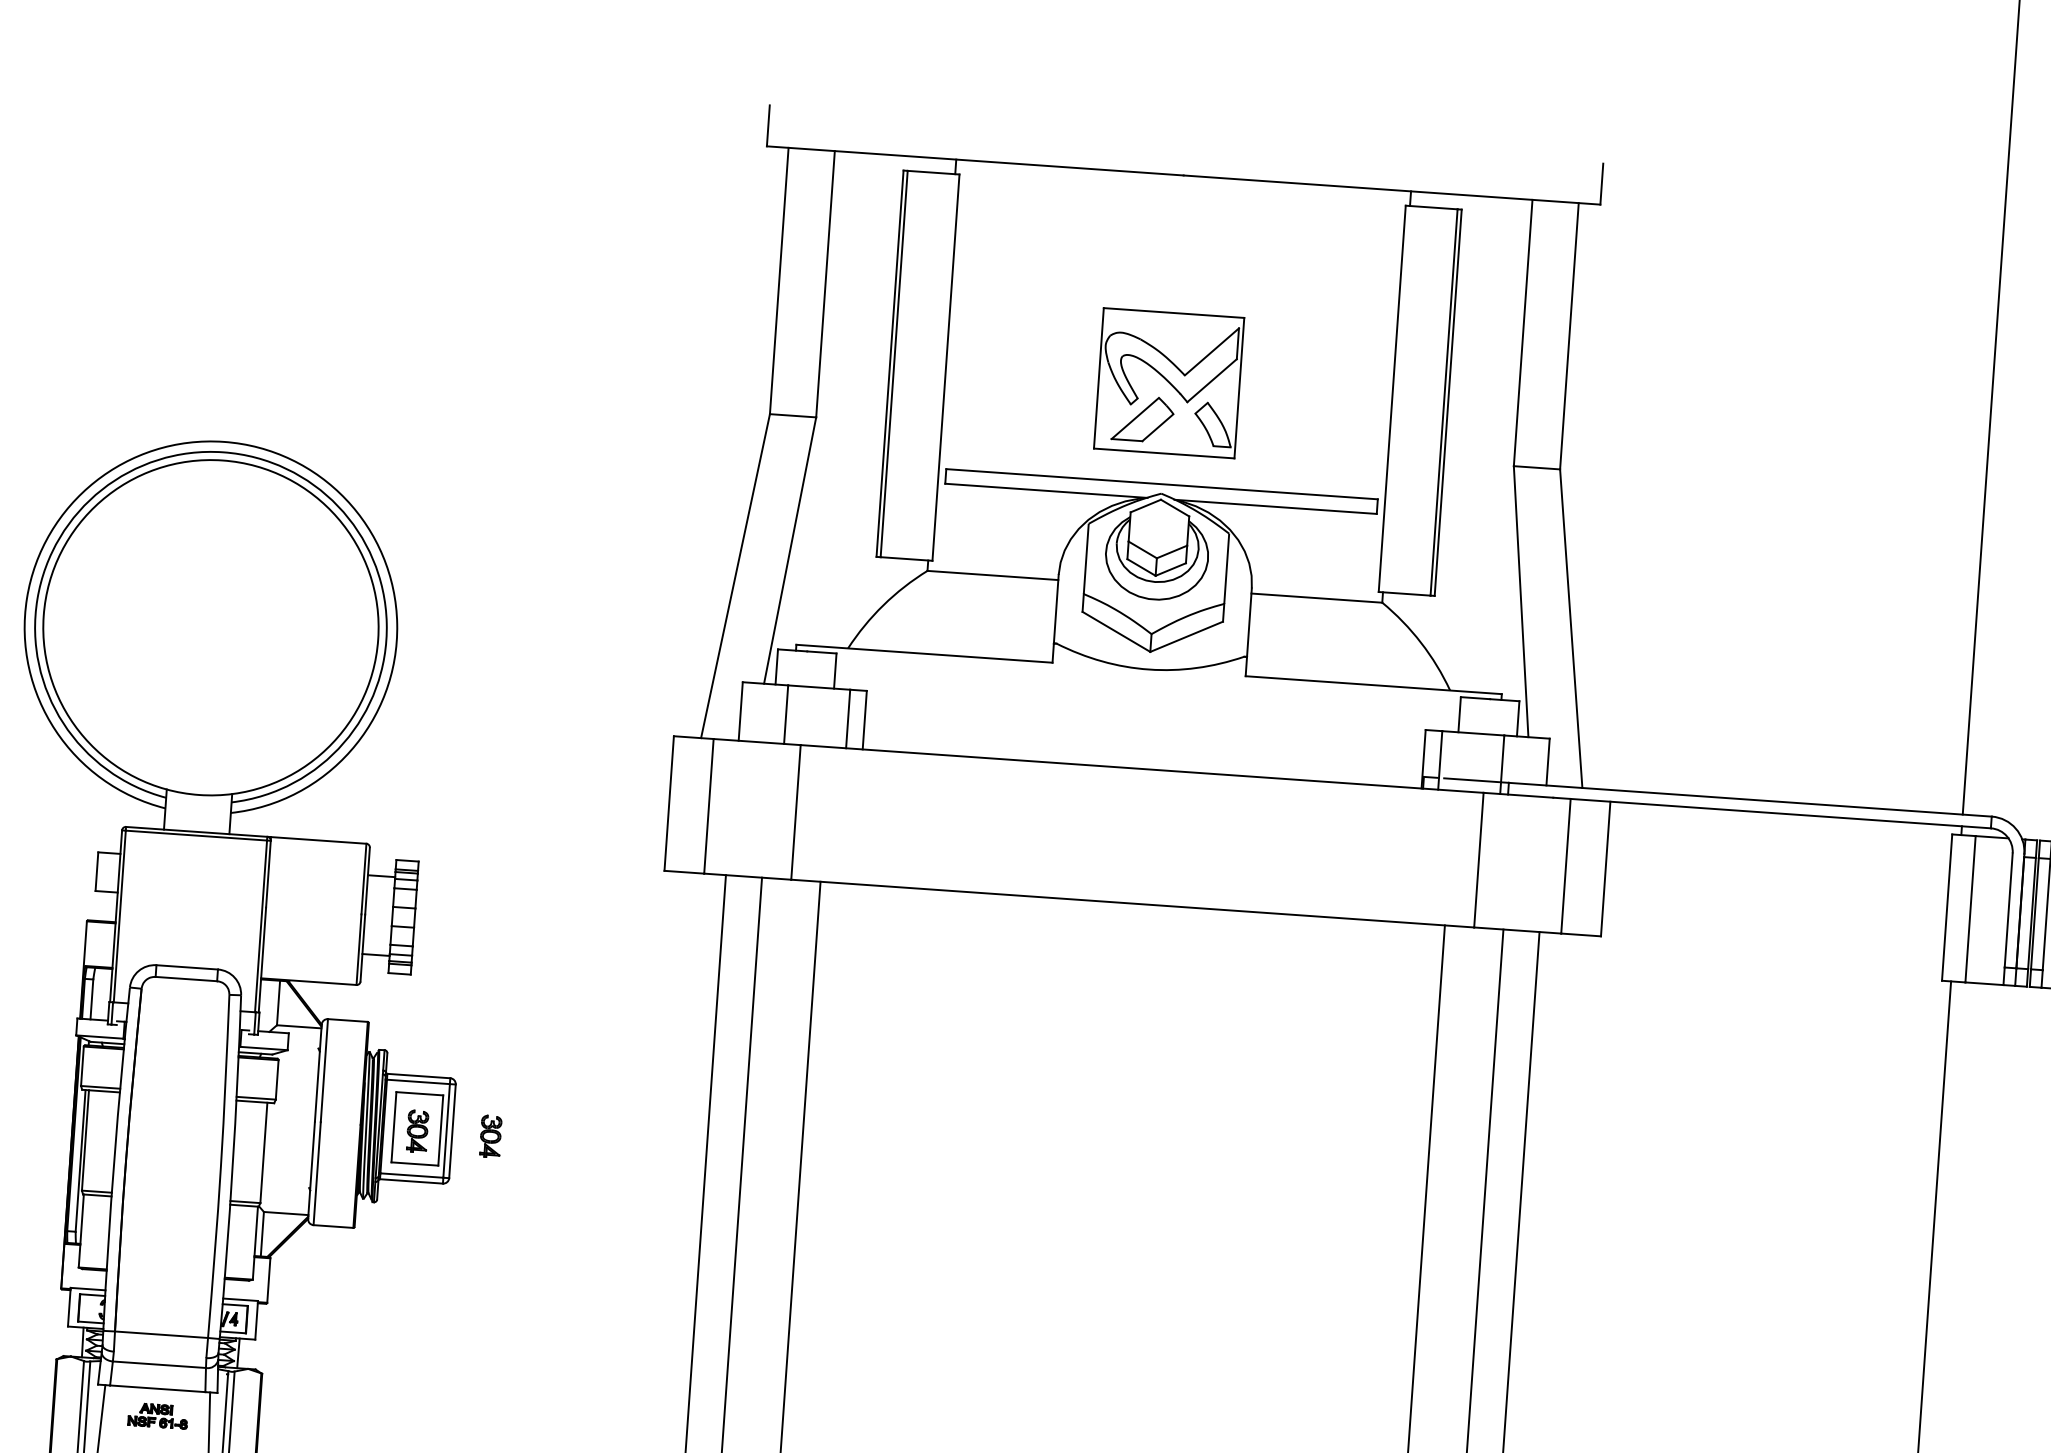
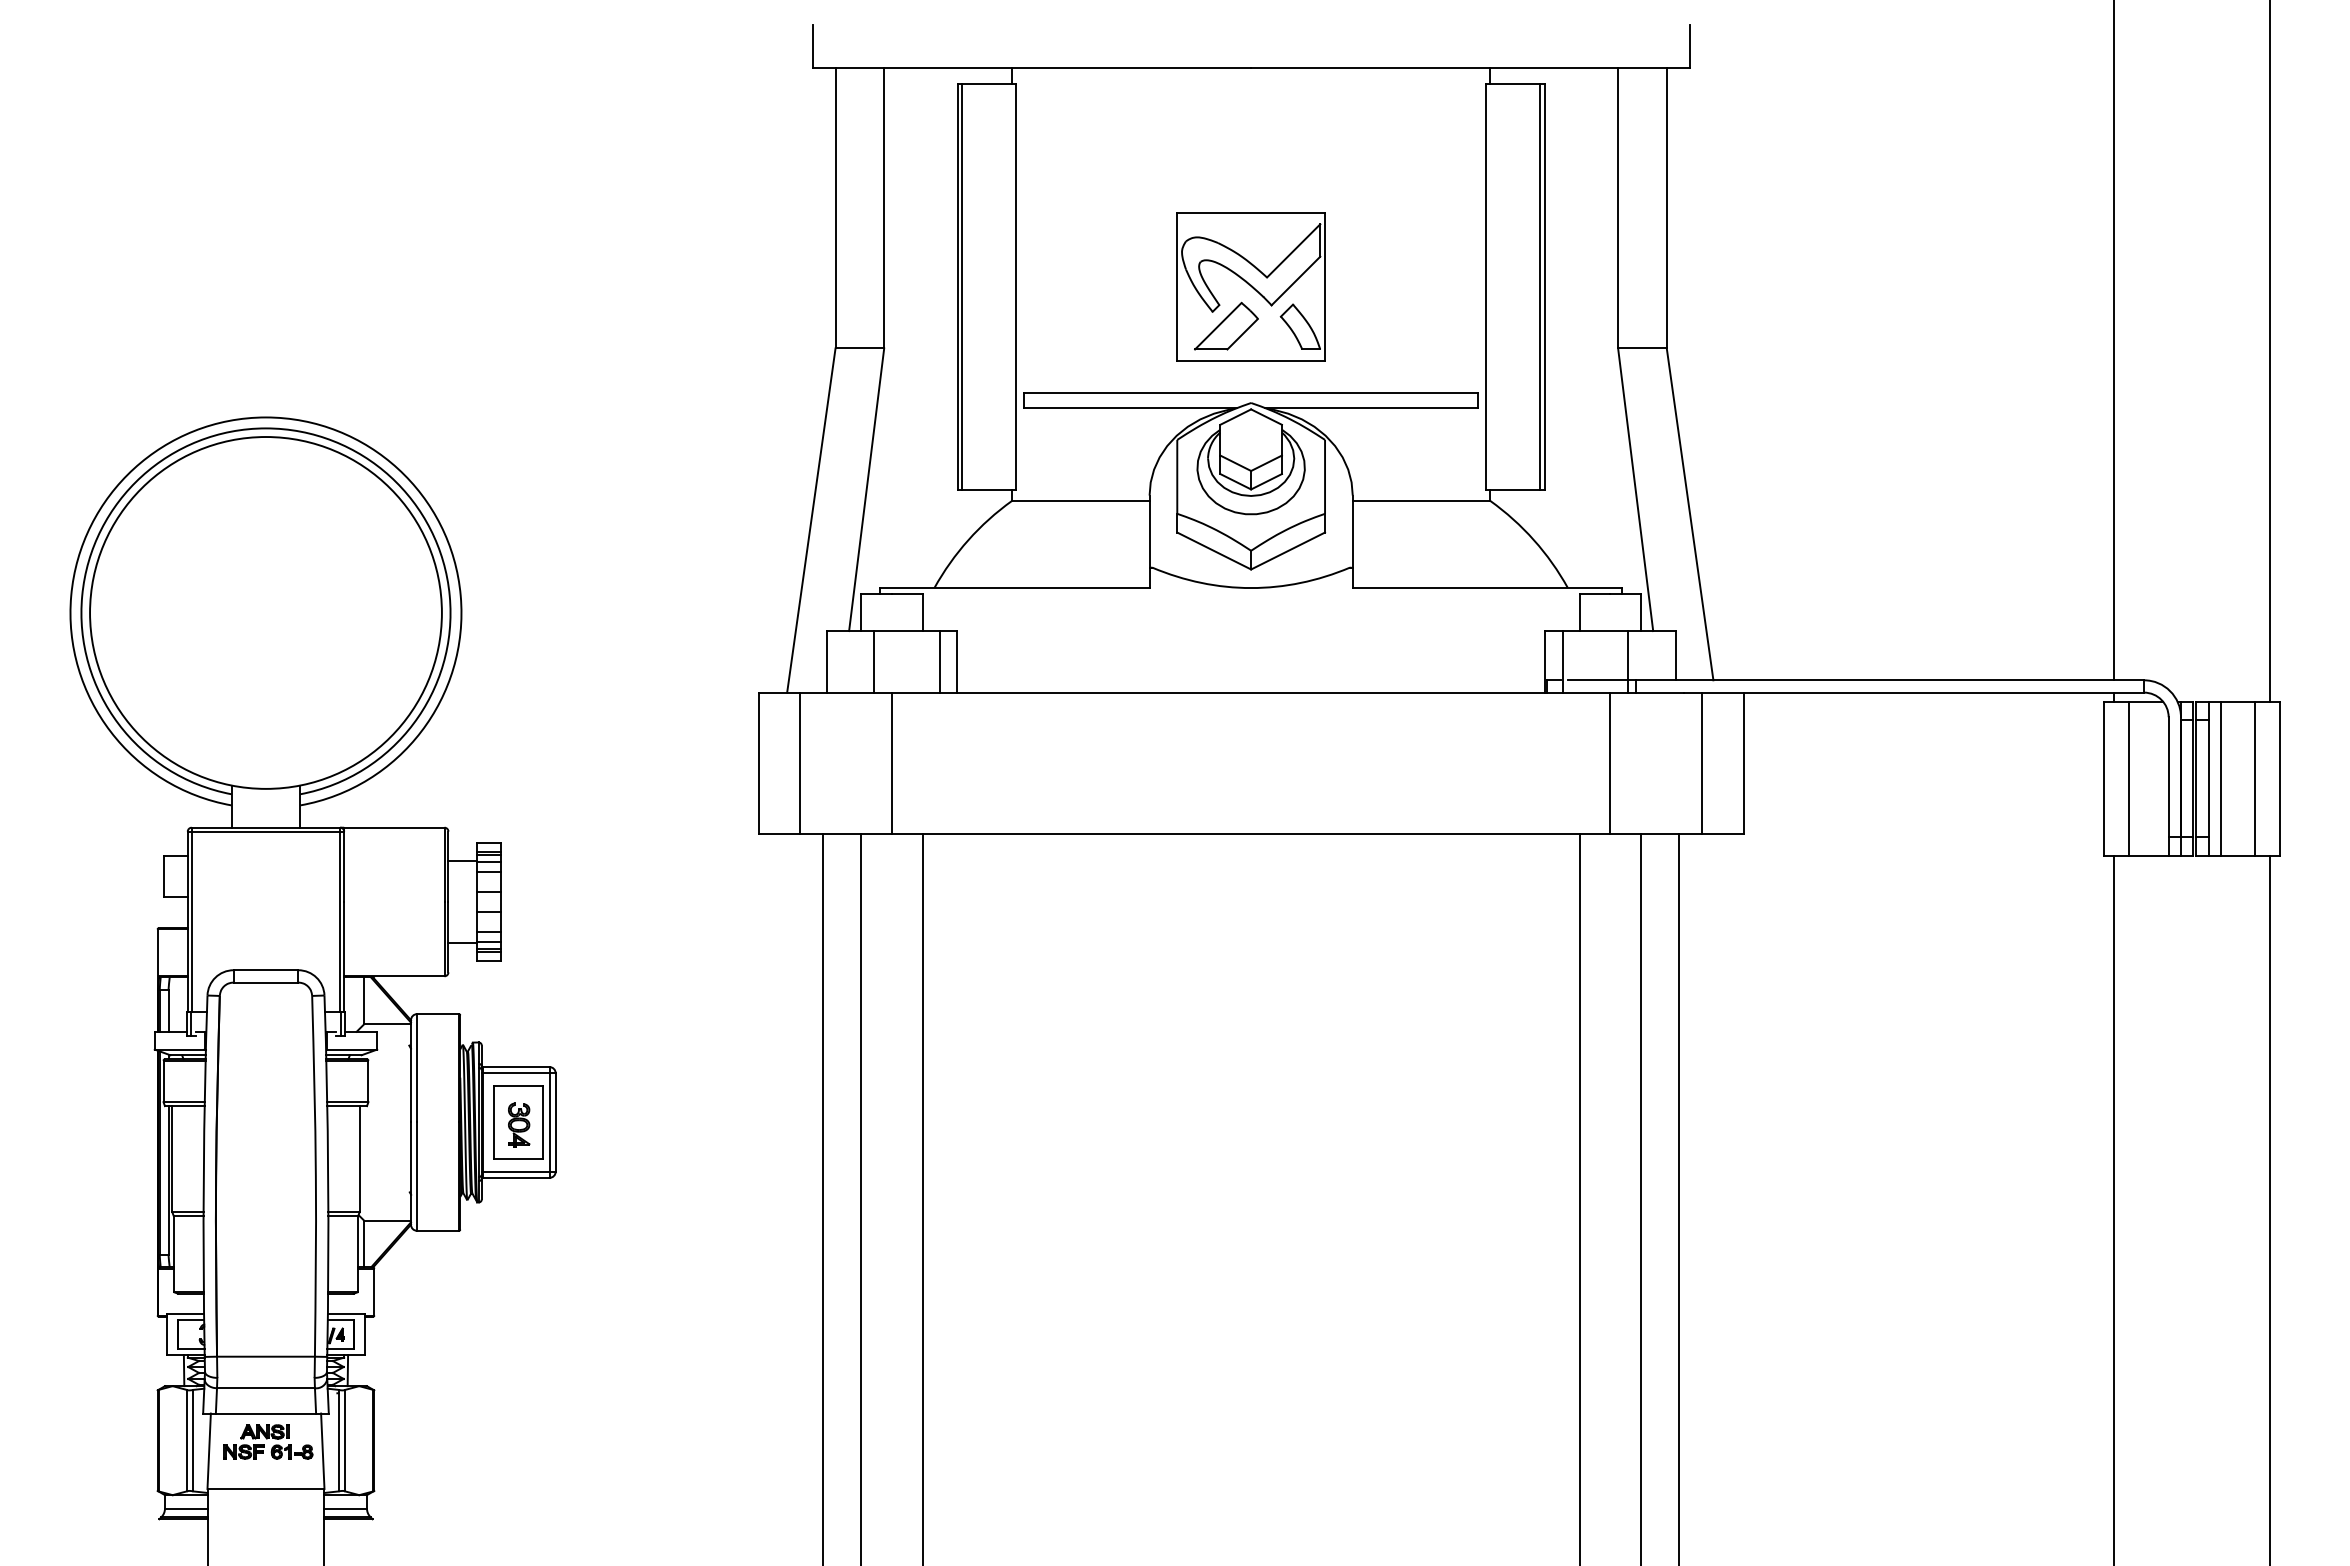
part: (491, 1135) -> (596, 1124), removed
part: (158, 1415) -> (268, 1441), size x1.43

